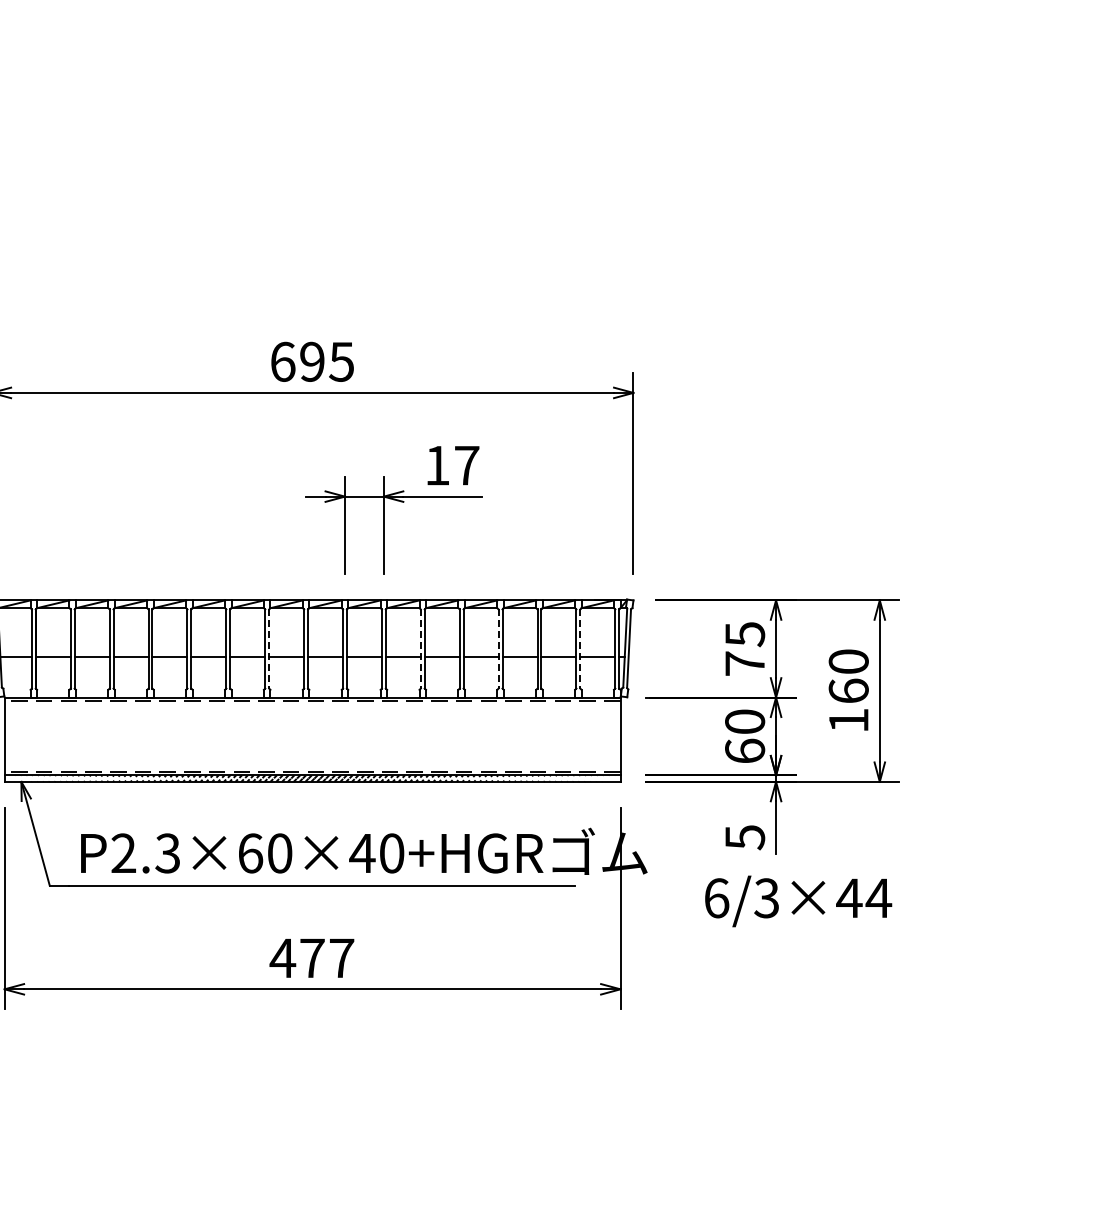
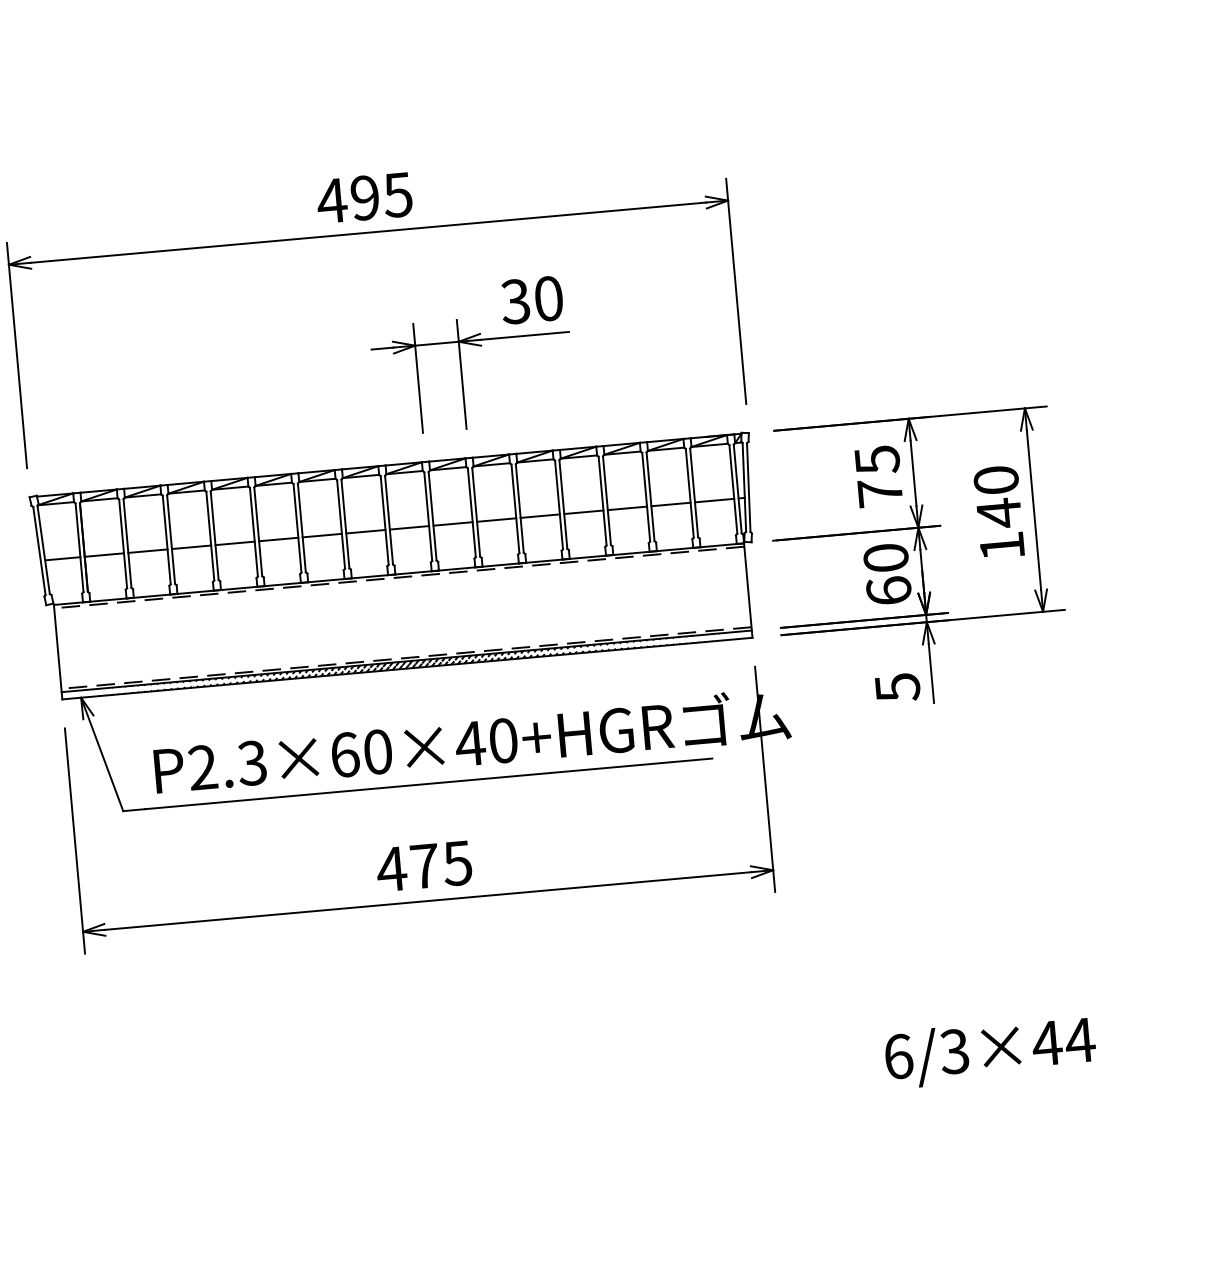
text: (282, 361) -> (331, 200), 695 -> 495
text: (451, 465) -> (531, 300), 17 -> 30
line: (269, 649) -> (345, 524), dashed -> solid
line: (420, 649) -> (515, 509), dashed -> solid
line: (498, 649) -> (602, 501), dashed -> solid
line: (580, 649) -> (694, 493), dashed -> solid
text: (848, 691) -> (998, 513), 160 -> 140
text: (798, 901) -> (990, 1052), moved
text: (341, 958) -> (457, 863), 477 -> 475

